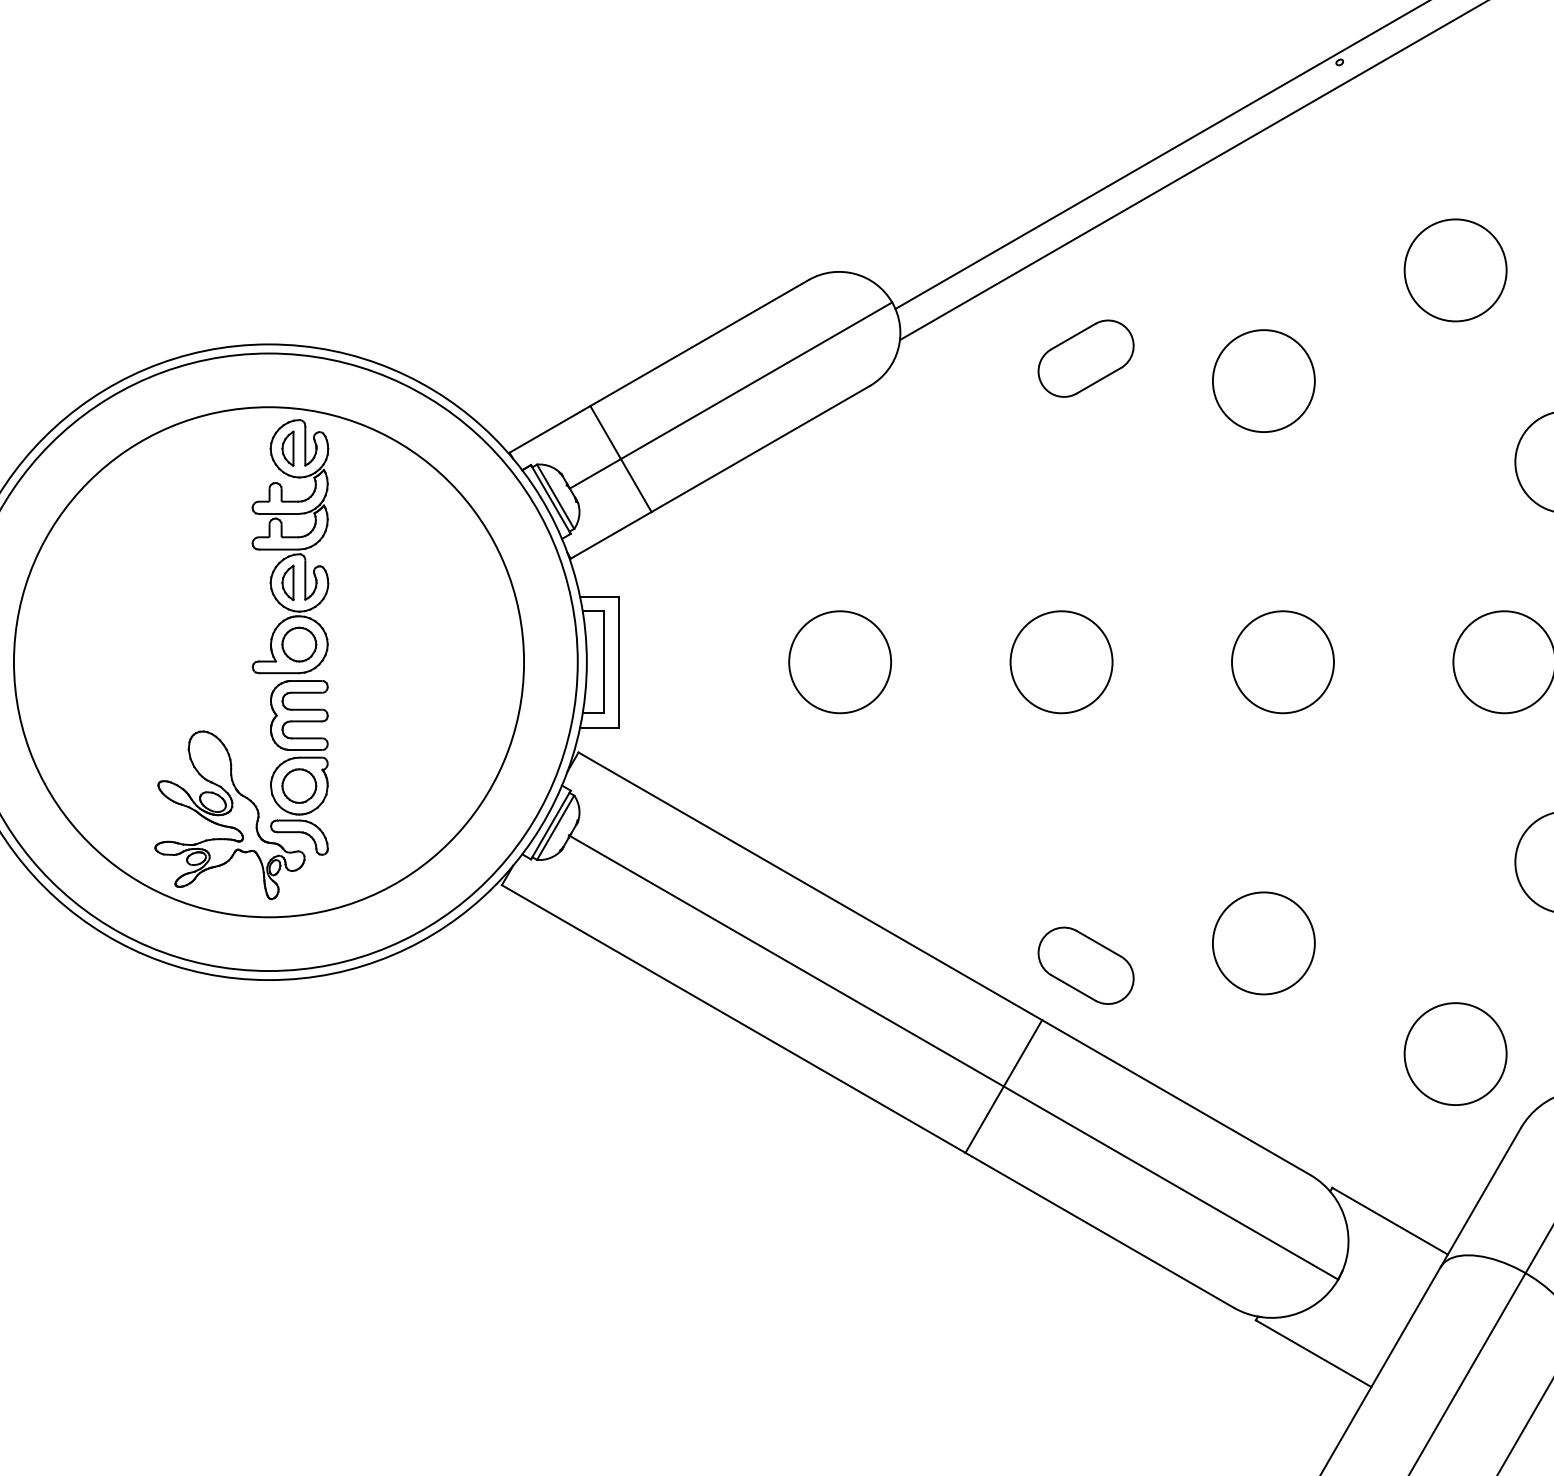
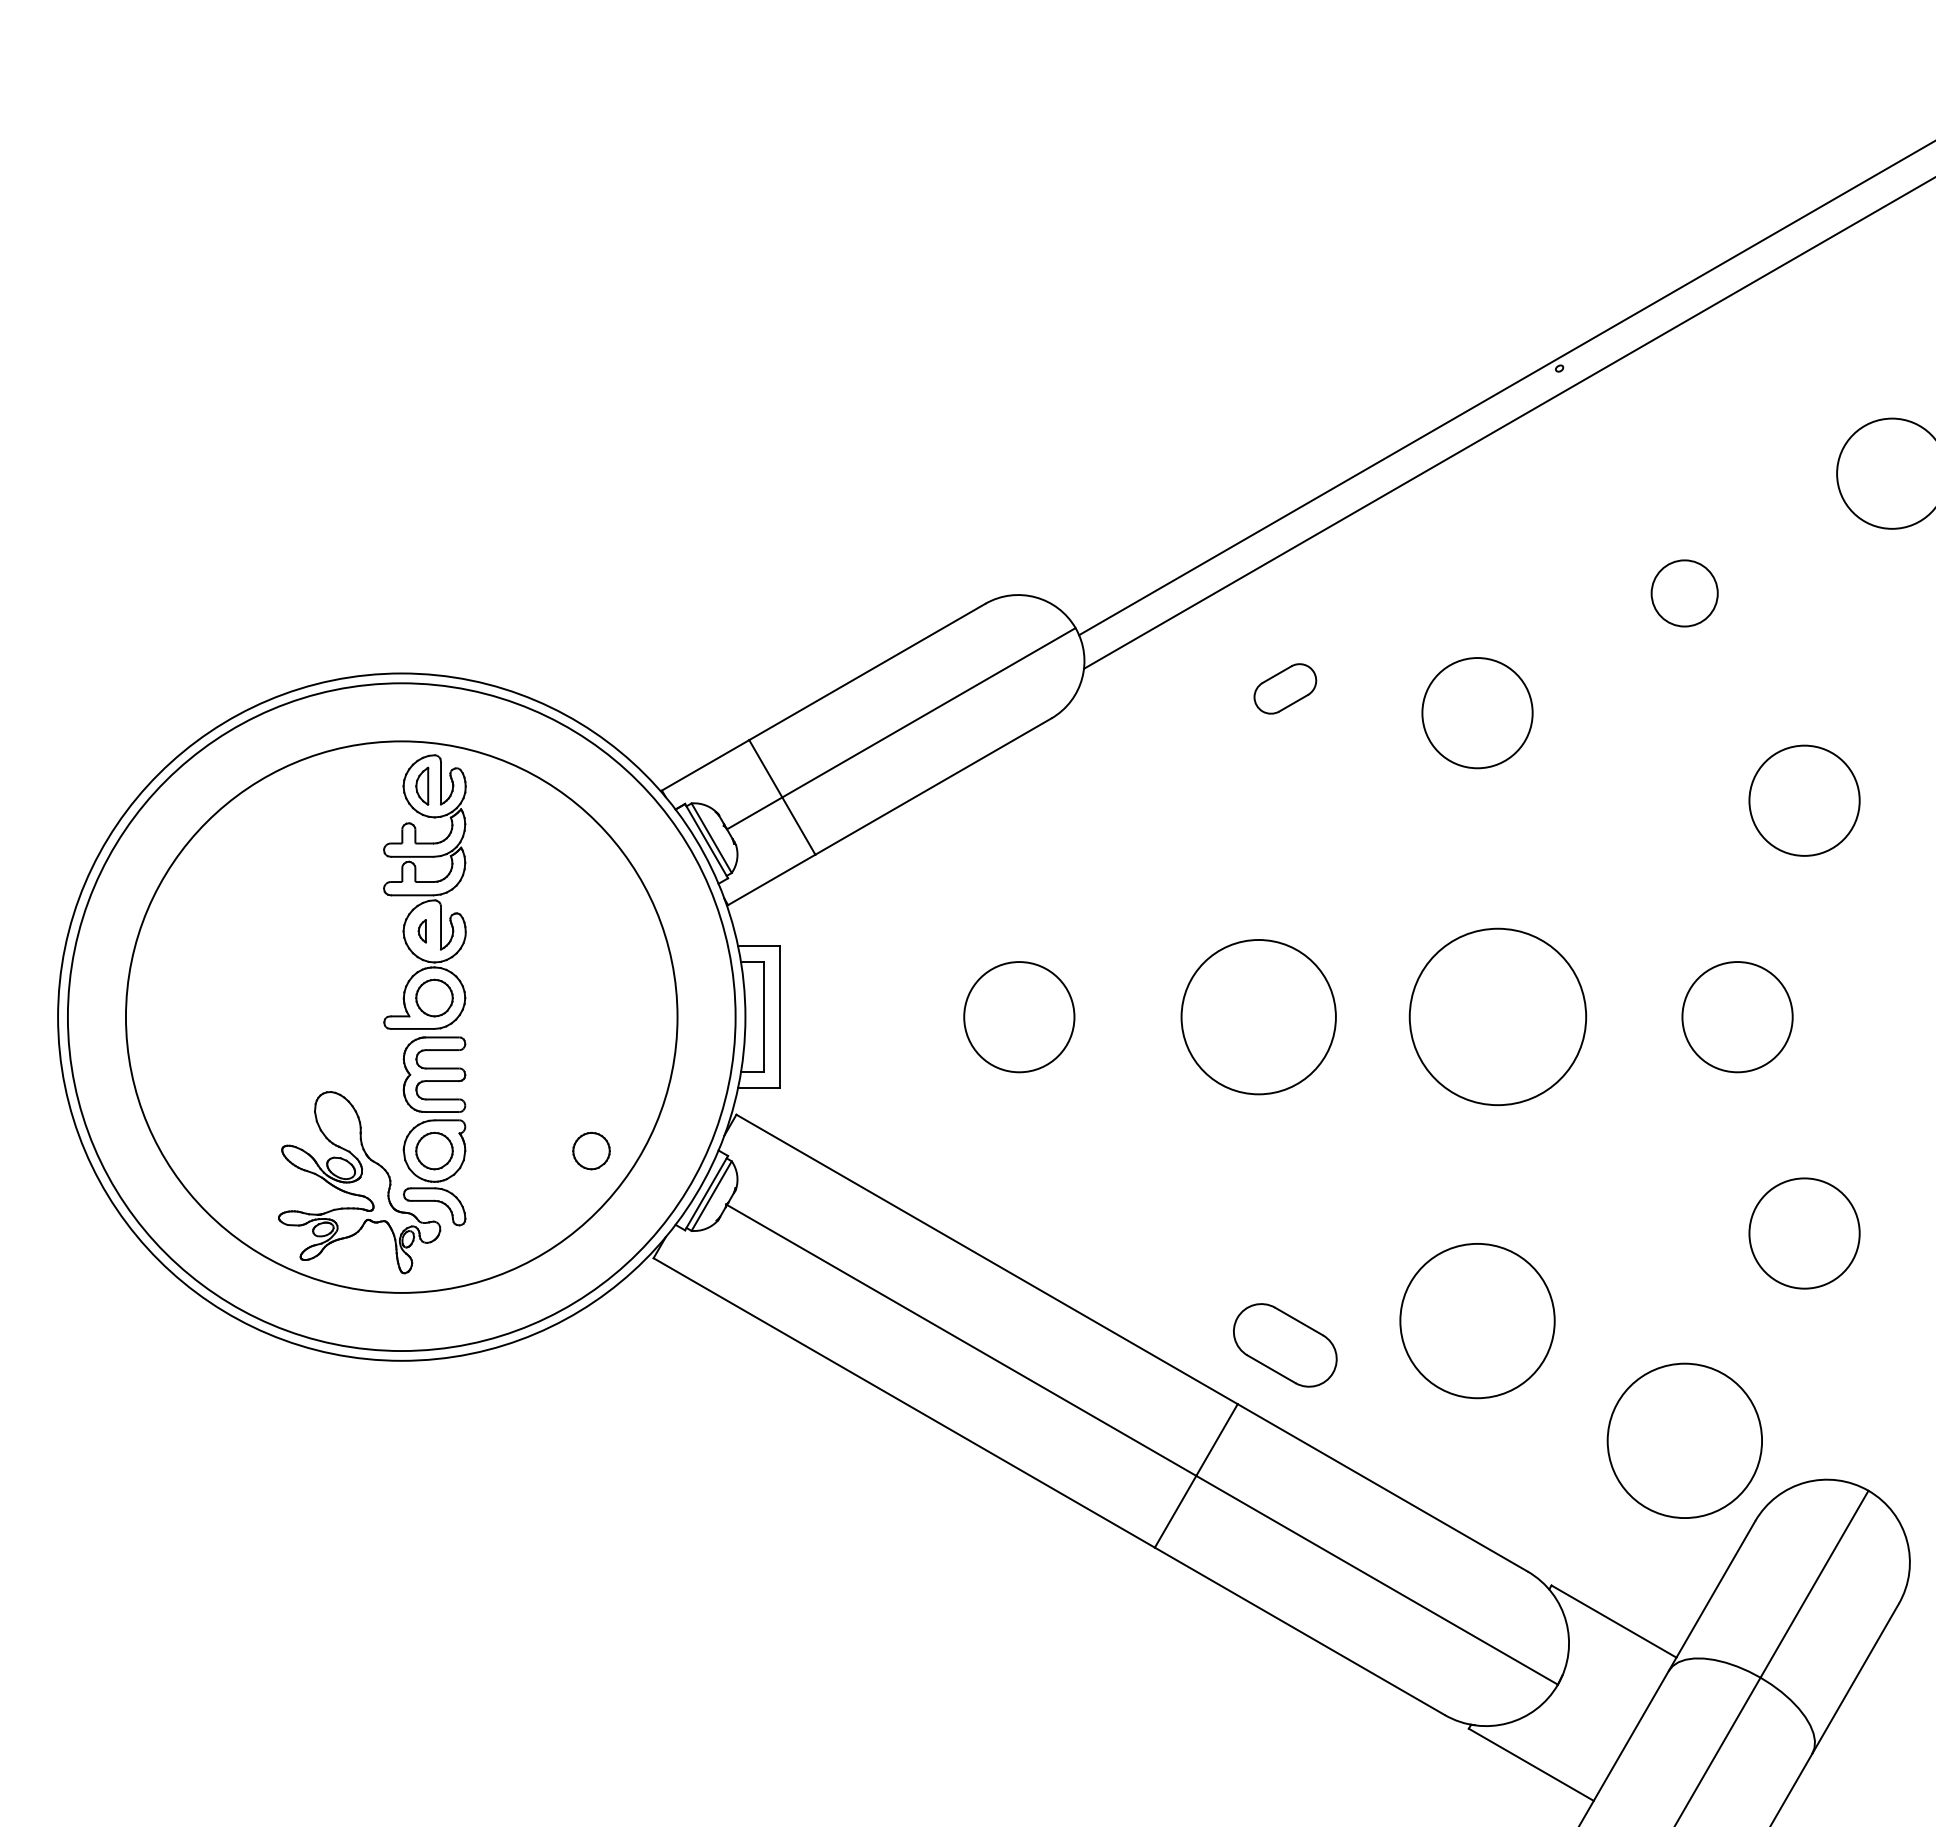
circle: (1455, 270) -> (1684, 593), size x0.6
part: (1086, 358) -> (1285, 688), size x0.6
part: (288, 582) -> (422, 930), size x0.6
circle: (1061, 662) -> (1258, 1017), size x1.4
circle: (1283, 662) -> (1498, 1017), size x1.6
part: (444, 785) -> (591, 1150), added
circle: (1263, 943) -> (1477, 1321), size x1.4
circle: (1455, 1053) -> (1684, 1440), size x1.4

